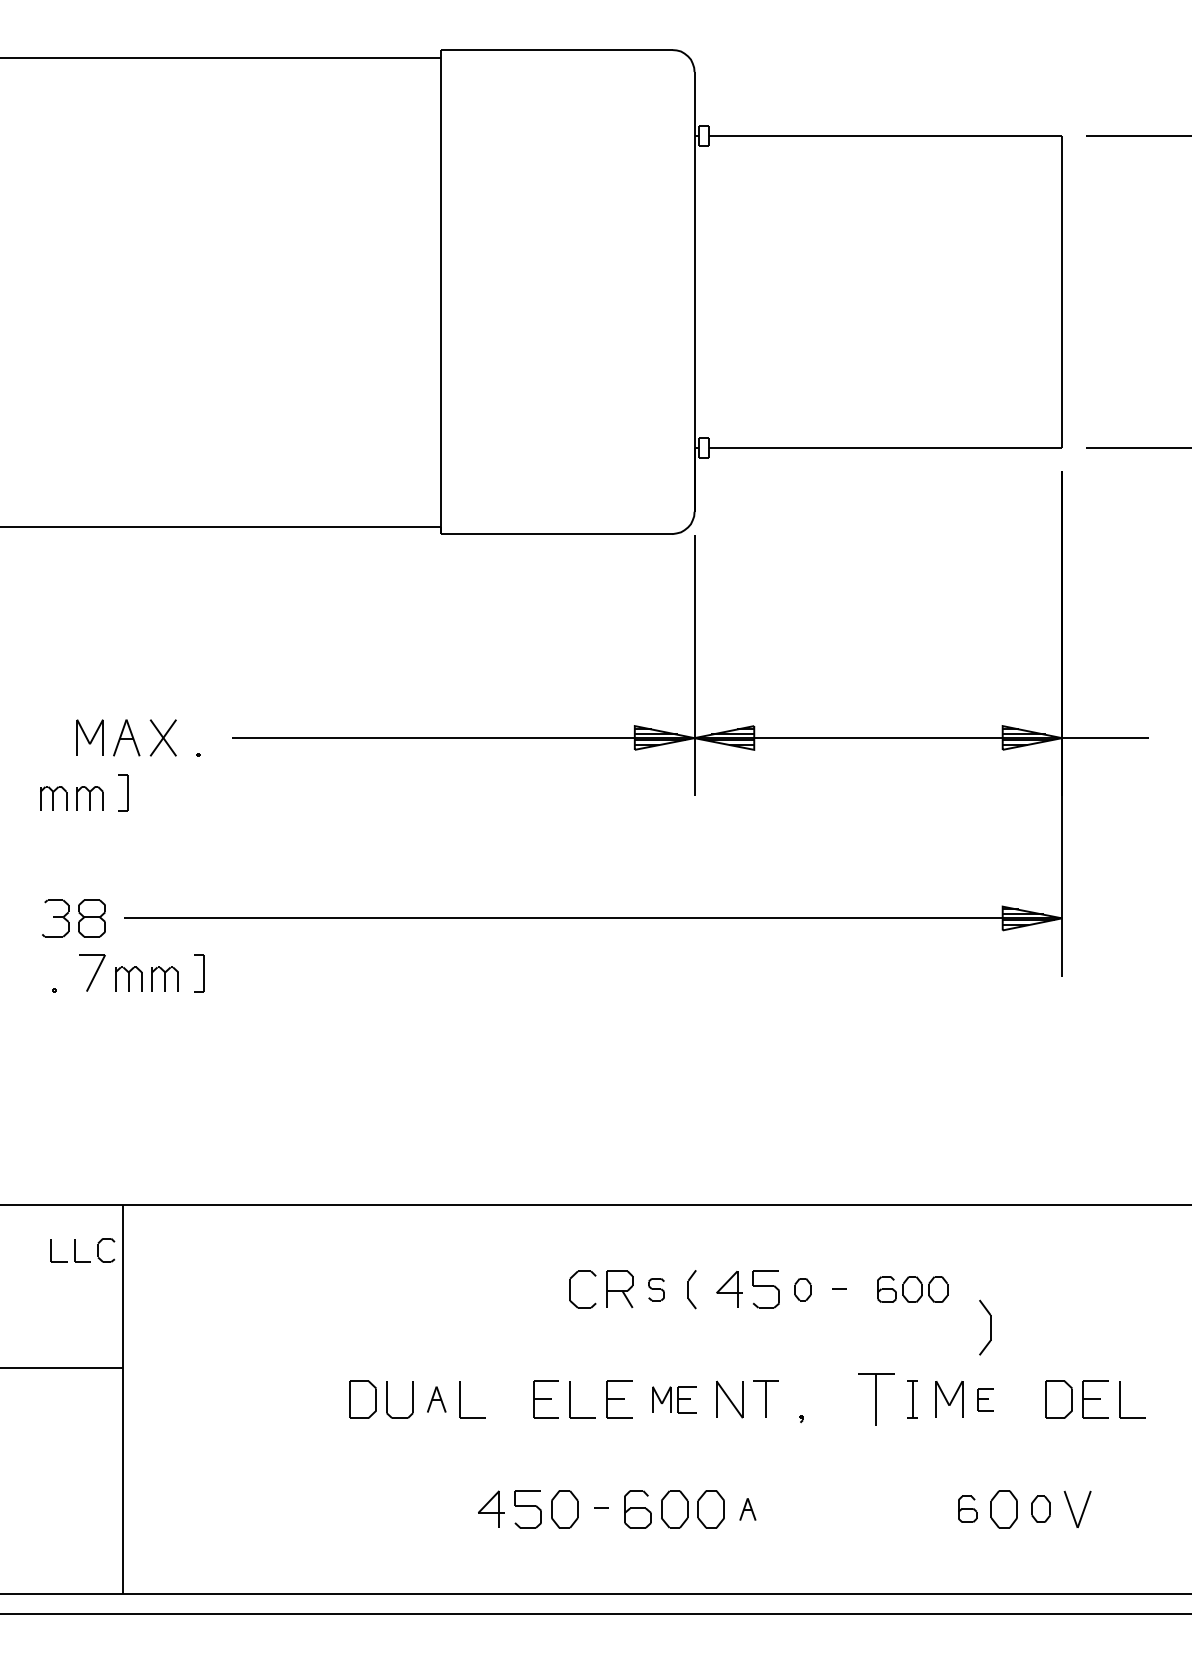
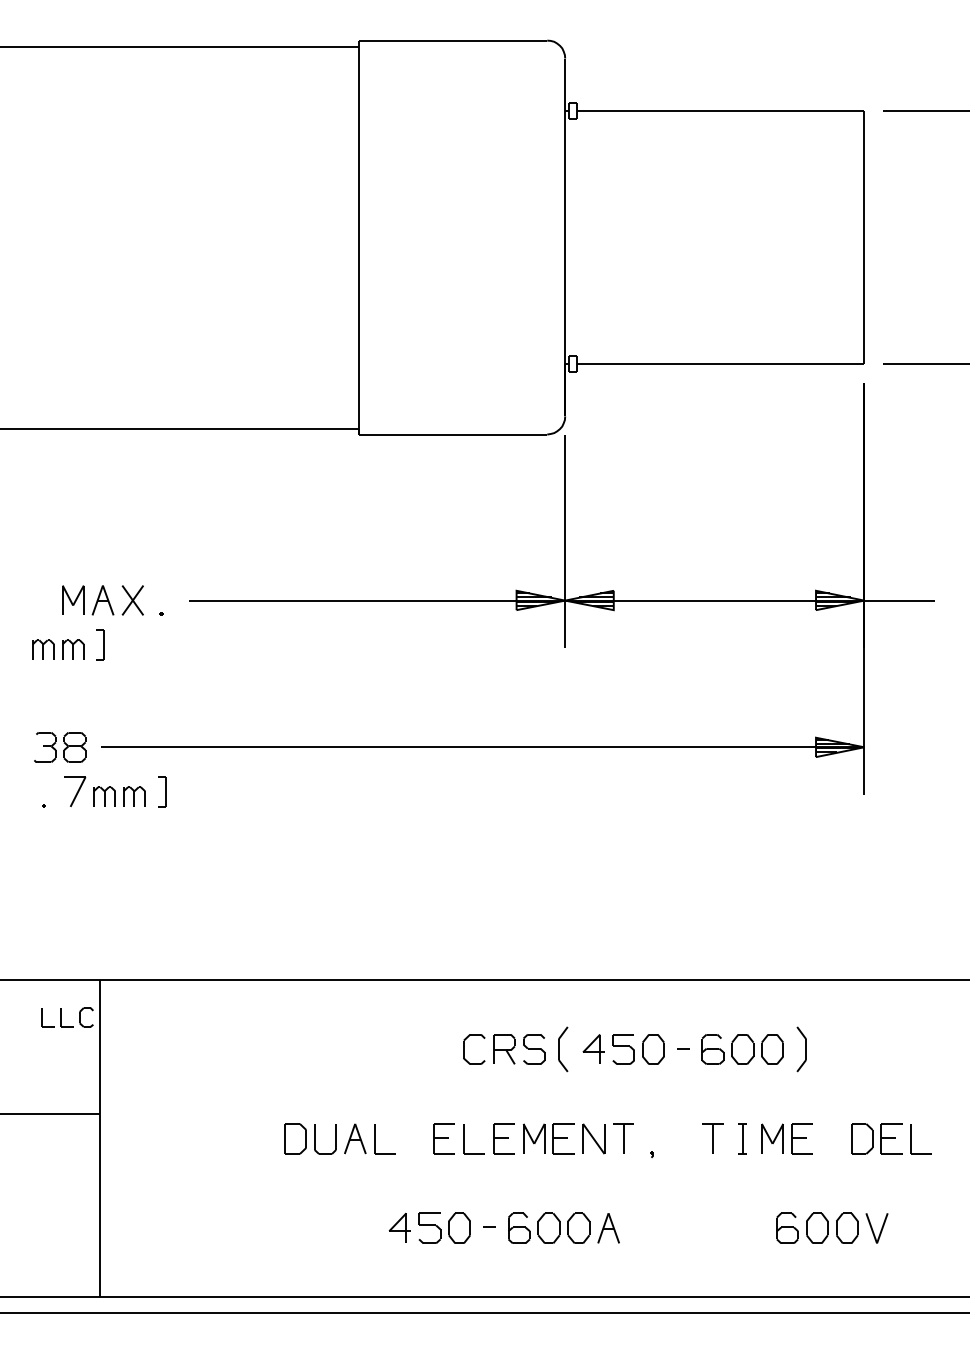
part: (656, 1289) -> (534, 1049), size x1.67
part: (692, 1289) -> (563, 1049), size x1.43
part: (803, 1289) -> (653, 1049), size x1.67
part: (912, 1289) -> (742, 1049), size x1.43
part: (984, 1327) -> (801, 1049), moved
part: (436, 1399) -> (355, 1138), size x1.43
part: (674, 1399) -> (548, 1138), size x1.43
part: (875, 1399) -> (712, 1138), size x0.71
part: (984, 1399) -> (801, 1138), size x1.67
part: (967, 1508) -> (787, 1227), size x1.43
part: (1041, 1508) -> (847, 1227), size x1.43
part: (747, 1509) -> (608, 1228), size x1.67

